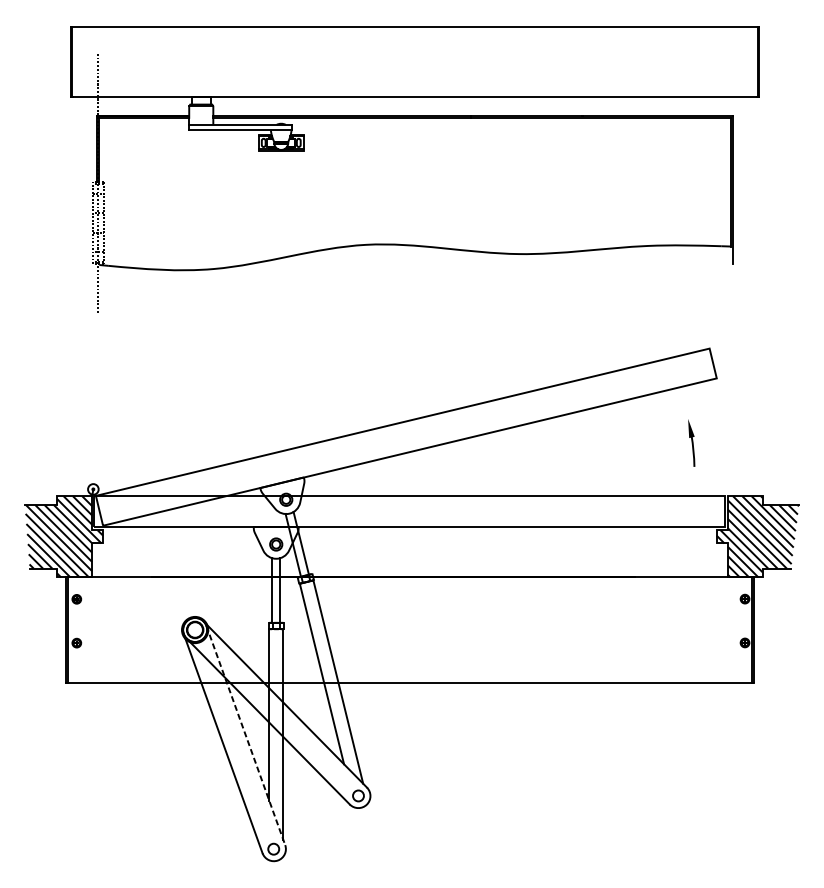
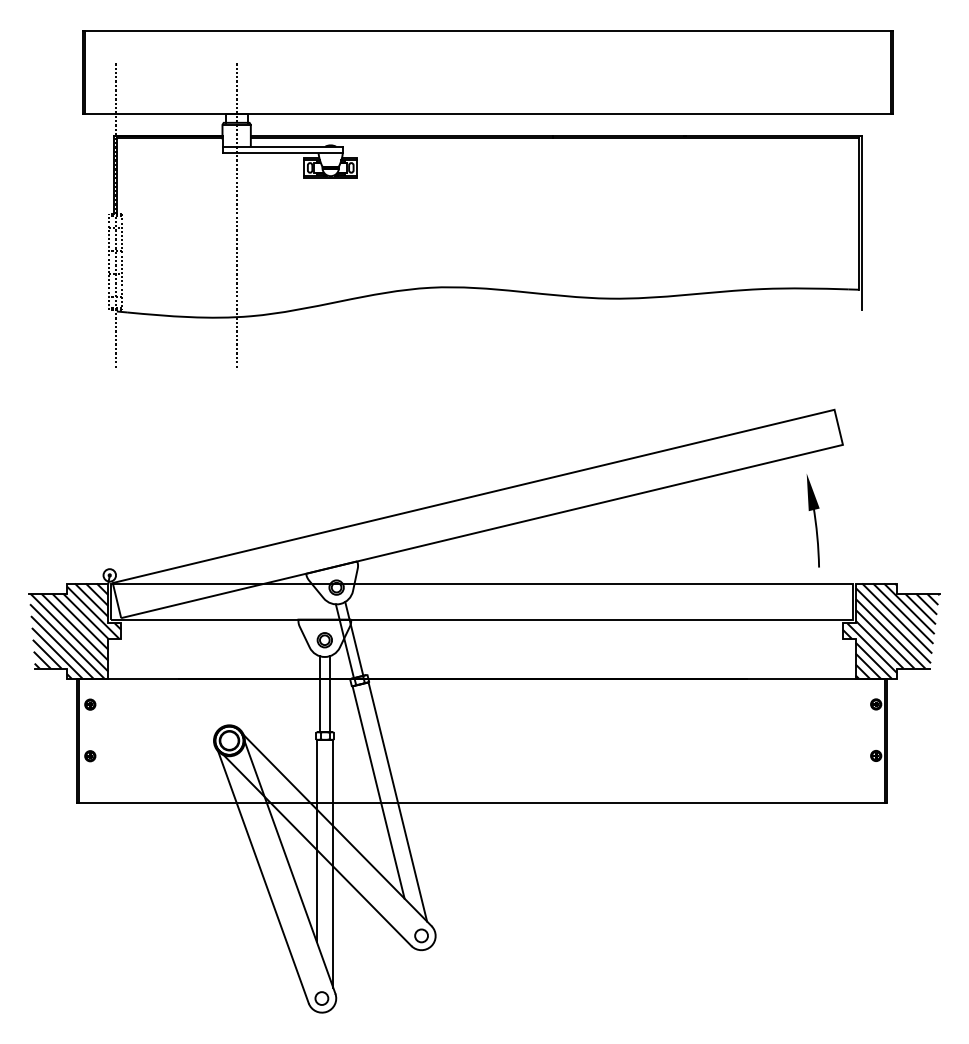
line: (201, 182) -> (236, 214), added
part: (690, 442) -> (812, 520), size x1.67
line: (246, 735) -> (289, 864), dashed -> solid

